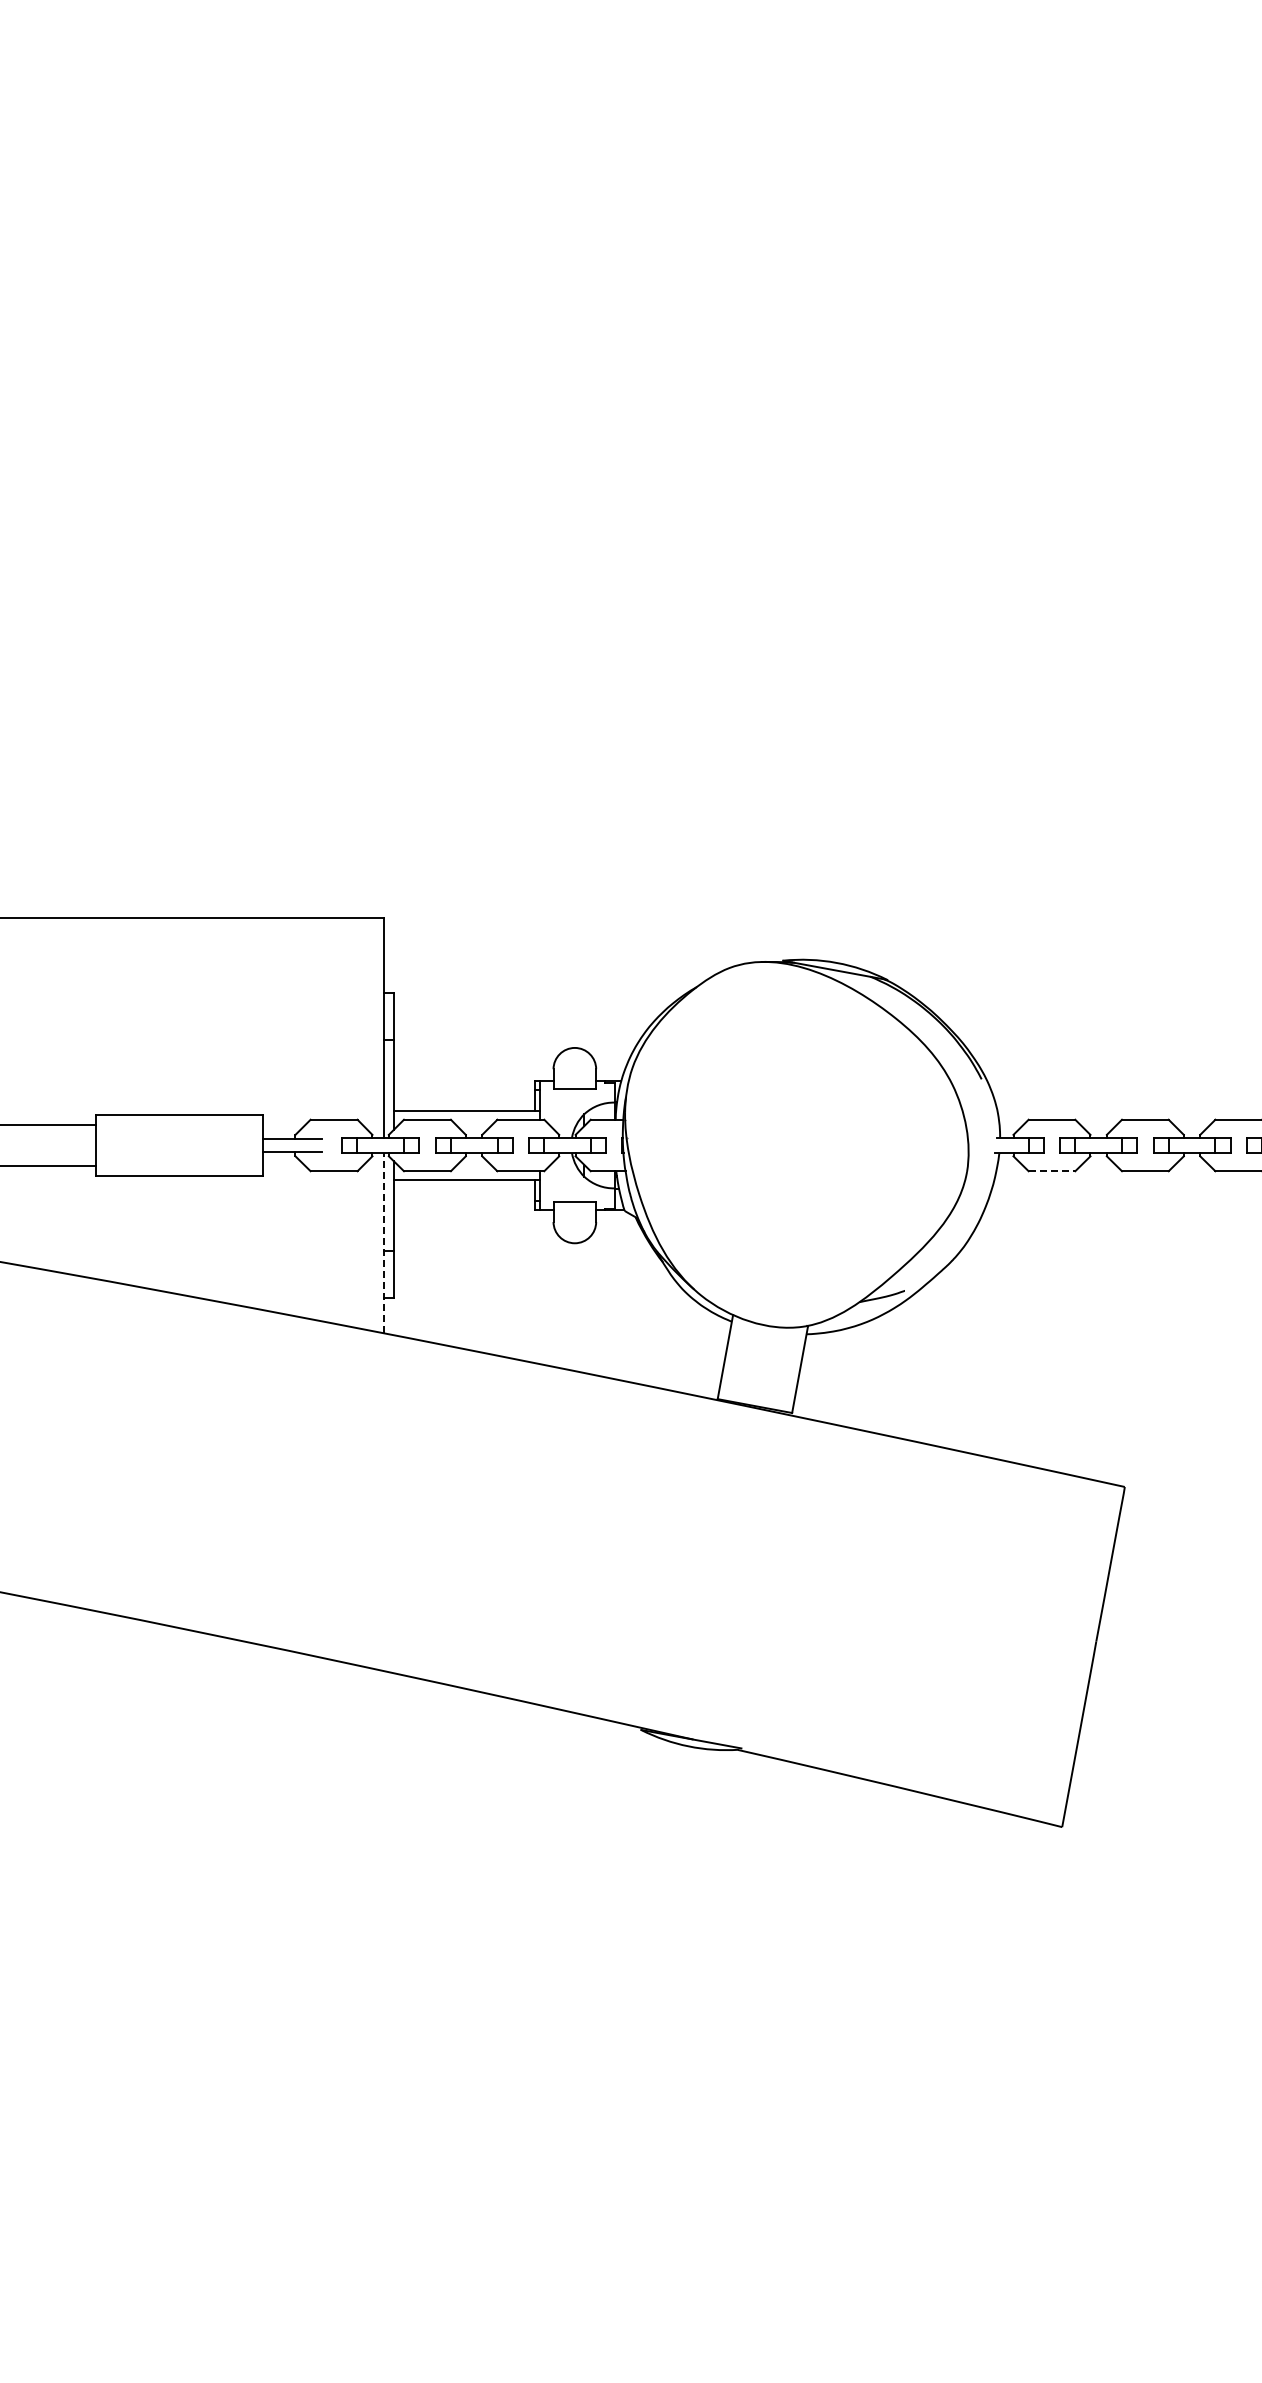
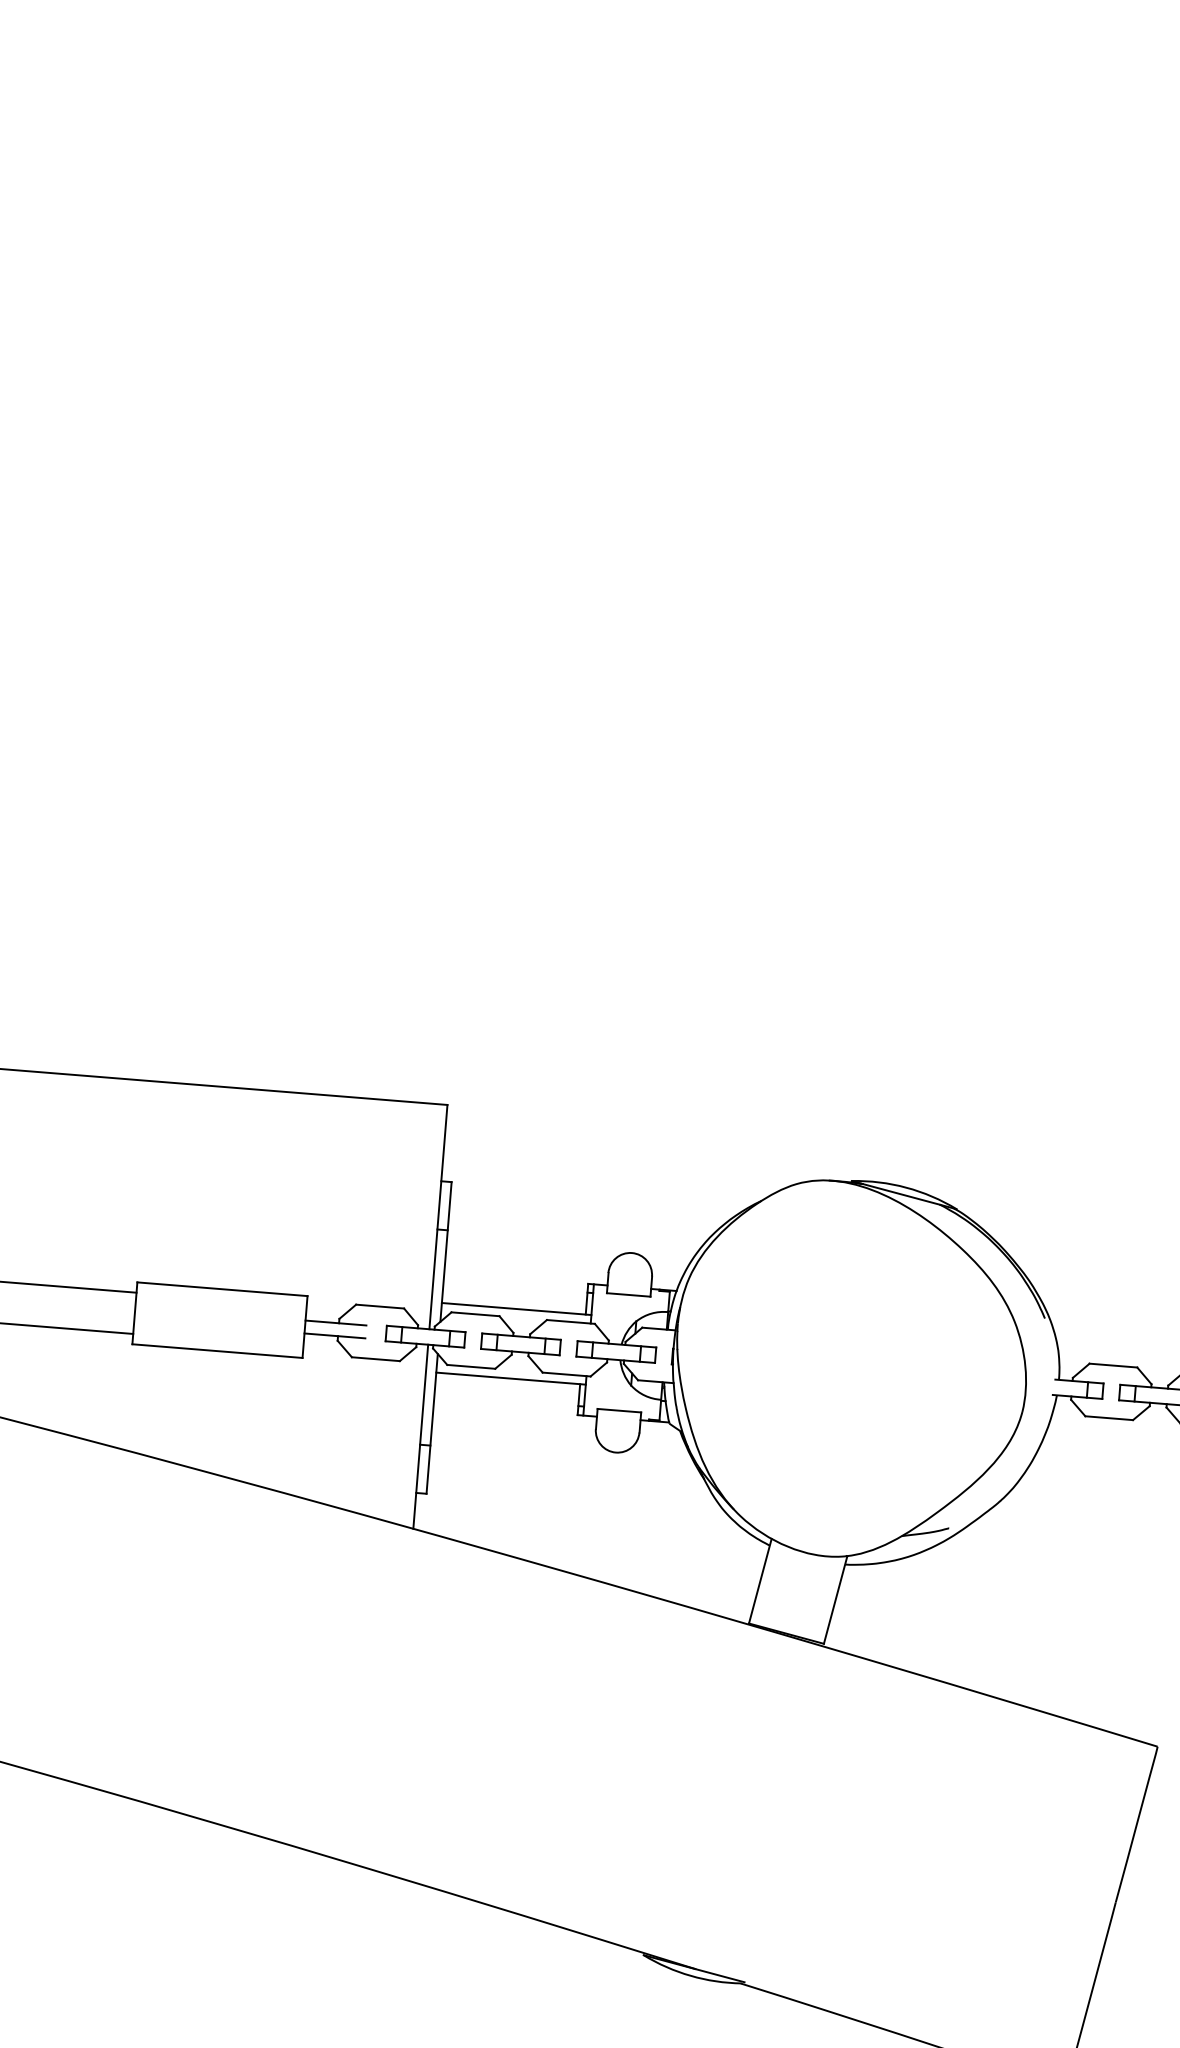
line: (1052, 1171) -> (1109, 1418), dashed -> solid
line: (383, 1242) -> (420, 1436), dashed -> solid

